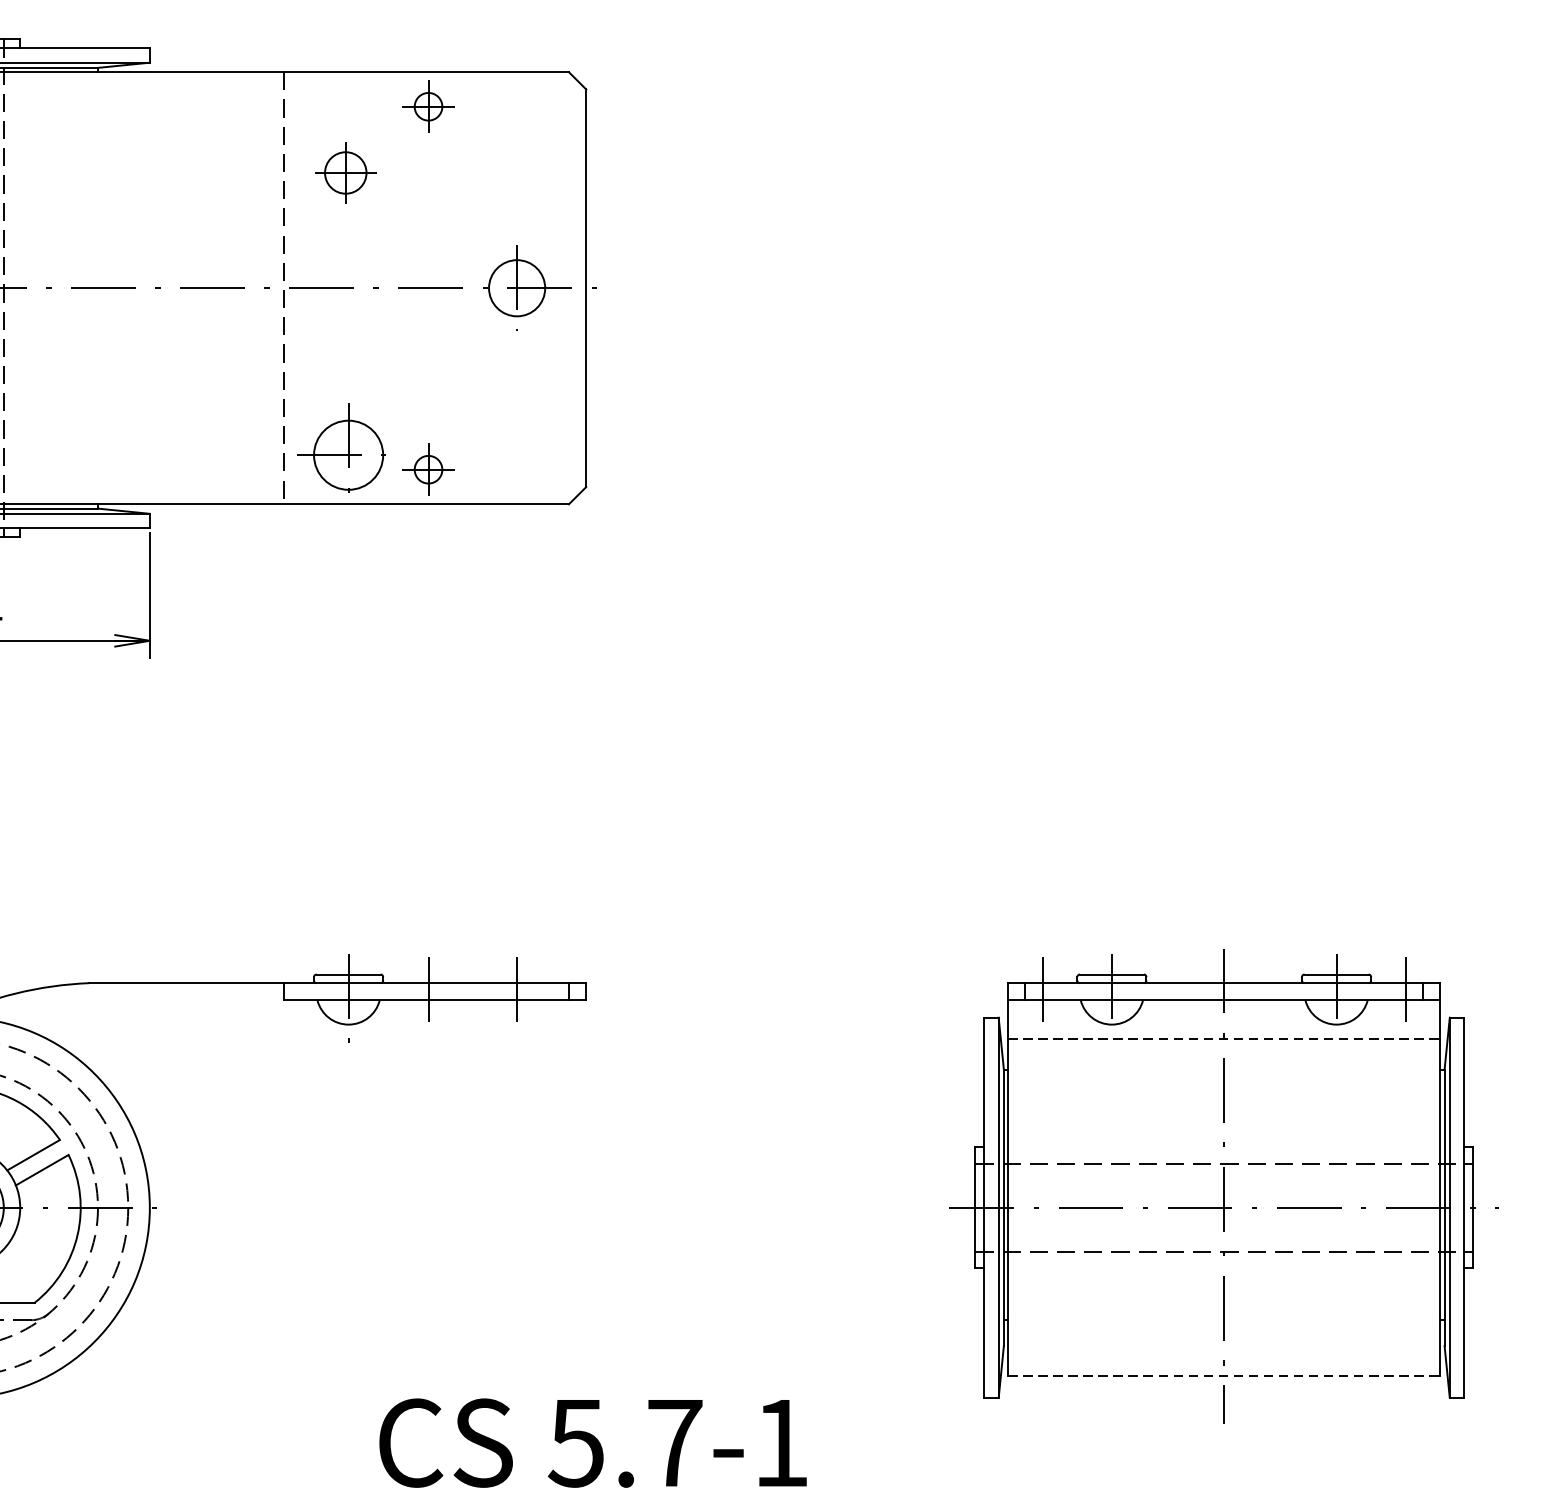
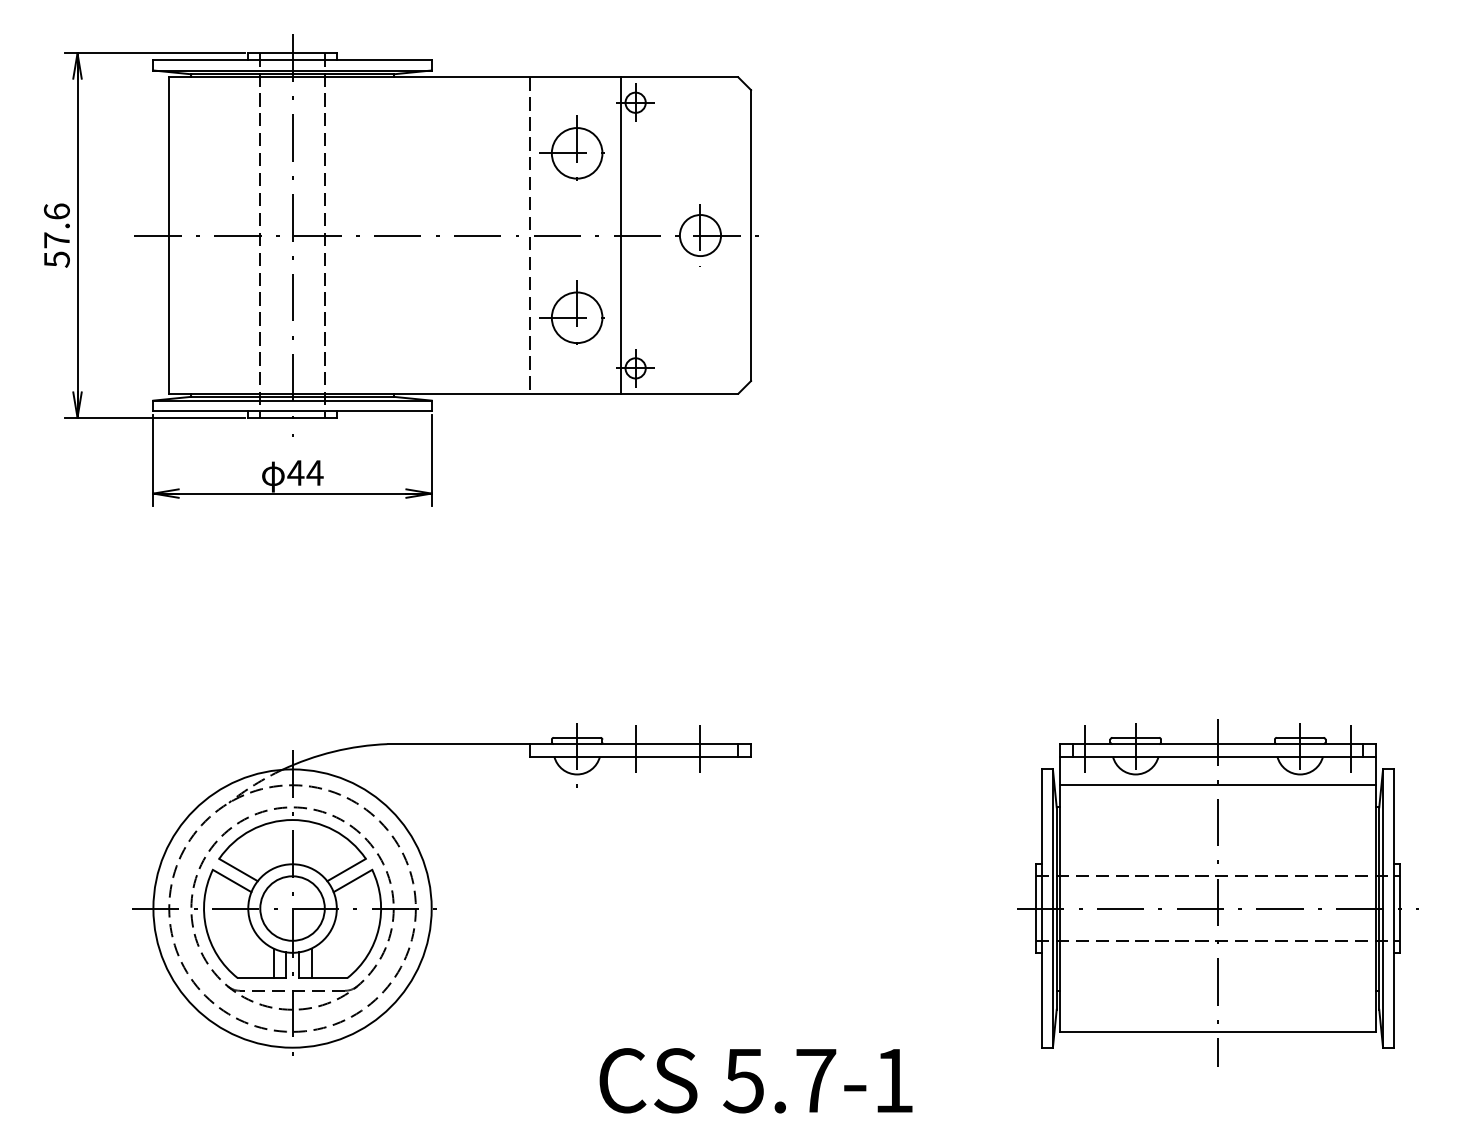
part: (340, 167) -> (571, 147), size x1.67
line: (409, 288) -> (621, 235), added
part: (340, 448) -> (571, 312), moved
line: (1224, 1039) -> (1218, 785), dashed -> solid
line: (1224, 1375) -> (1218, 1031), dashed -> solid

